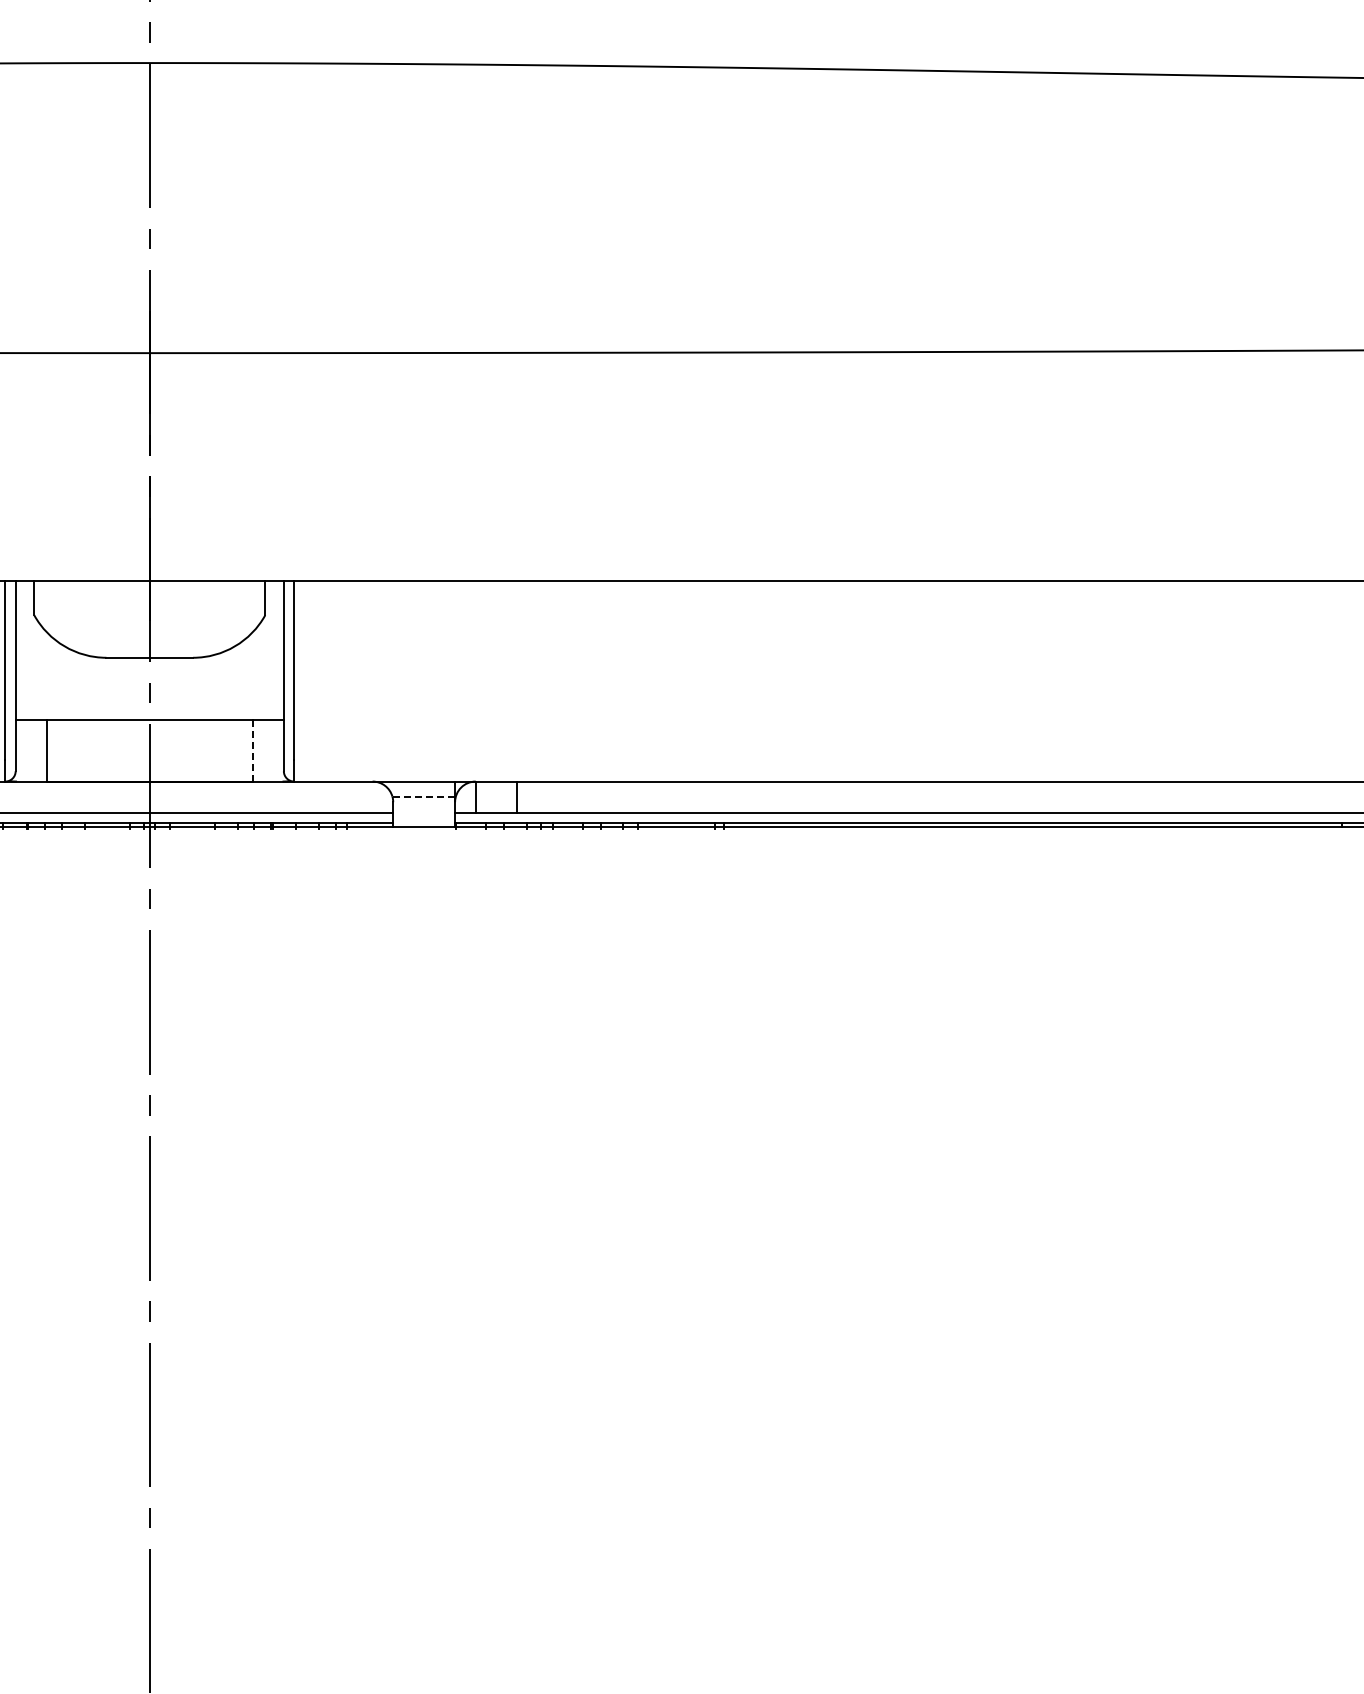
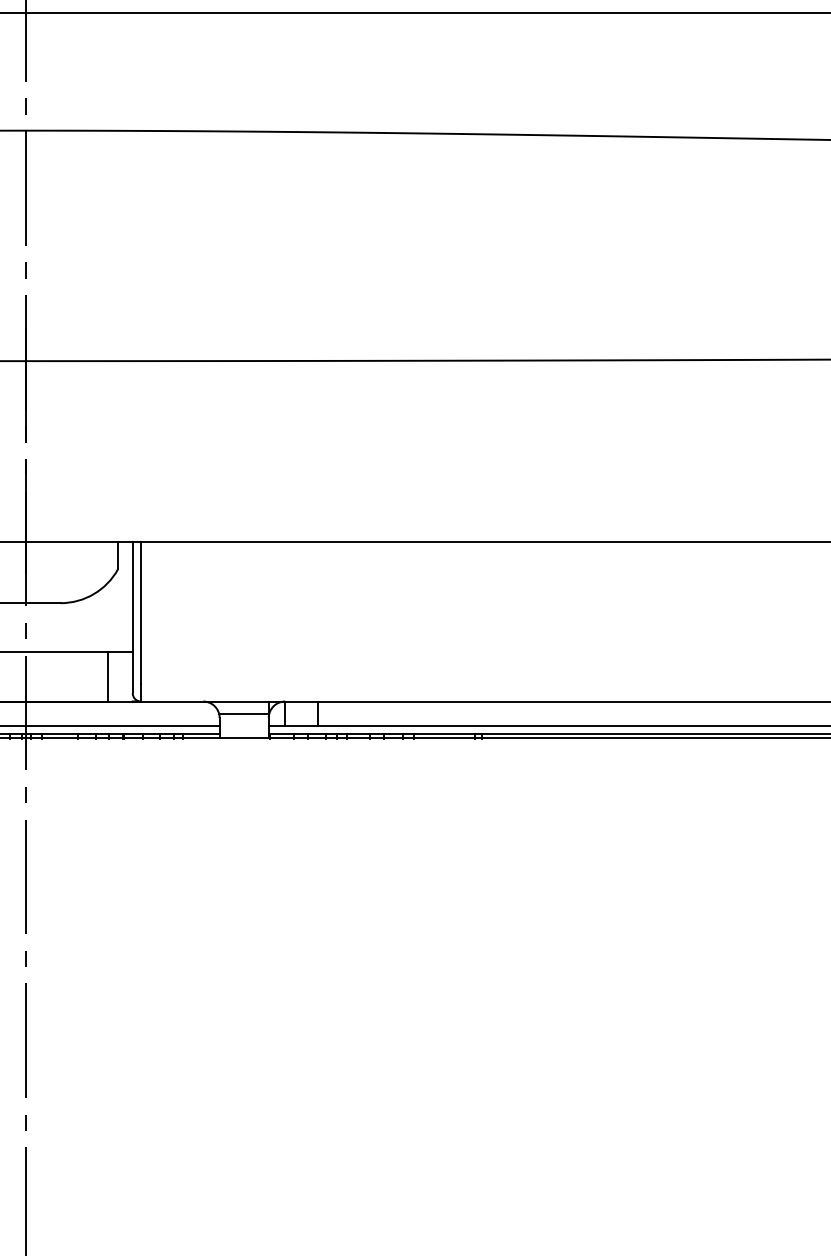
line: (252, 750) -> (107, 676), dashed -> solid
line: (423, 796) -> (243, 713), dashed -> solid

